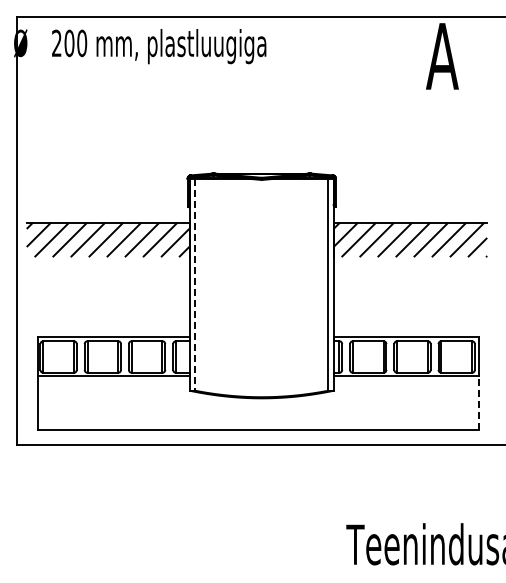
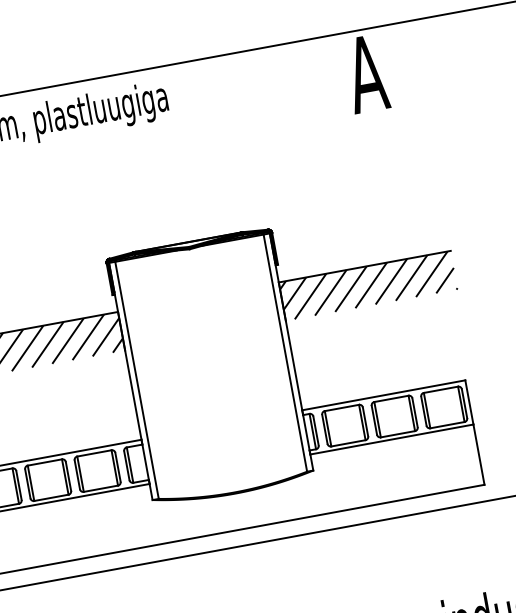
line: (195, 284) -> (136, 379), dashed -> solid
line: (479, 403) -> (479, 454), dashed -> solid

